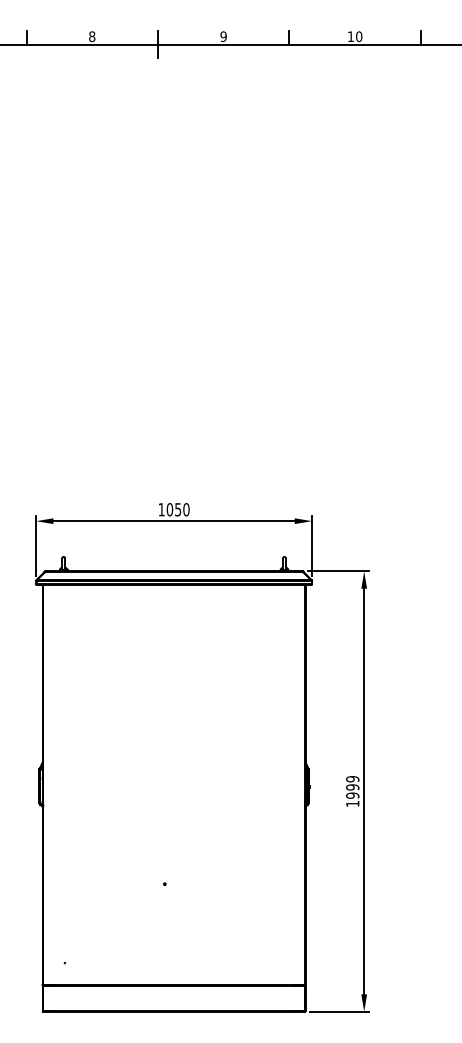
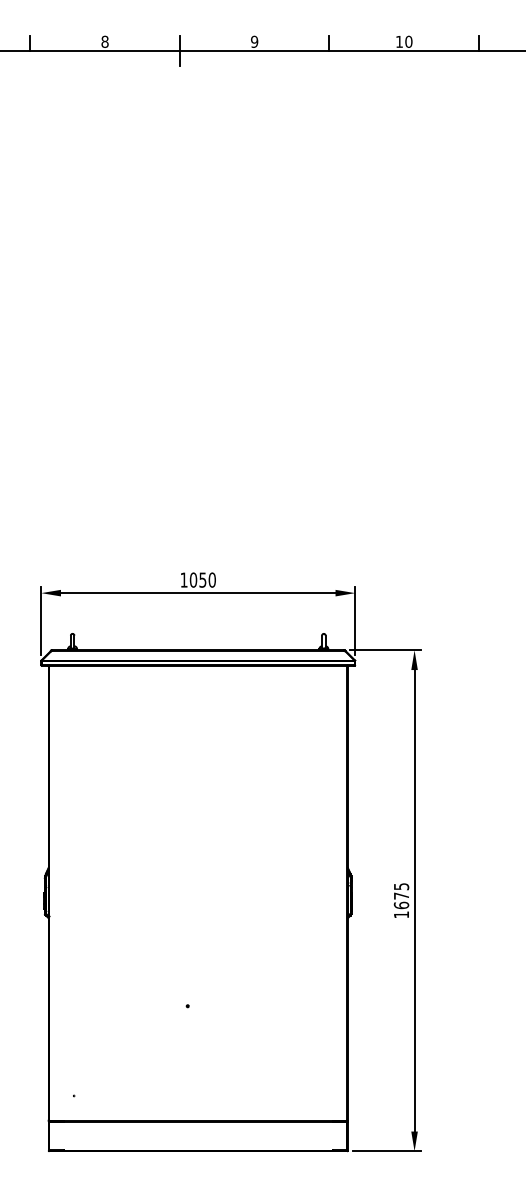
text: (352, 787) -> (401, 896), 1999 -> 1675

